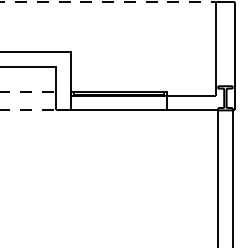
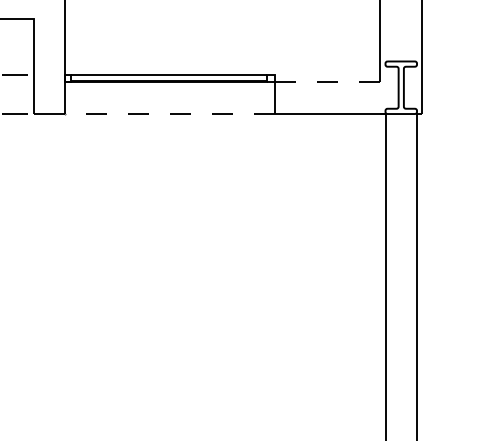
line: (191, 95) -> (327, 81), solid -> dashed
line: (118, 110) -> (168, 114), solid -> dashed

